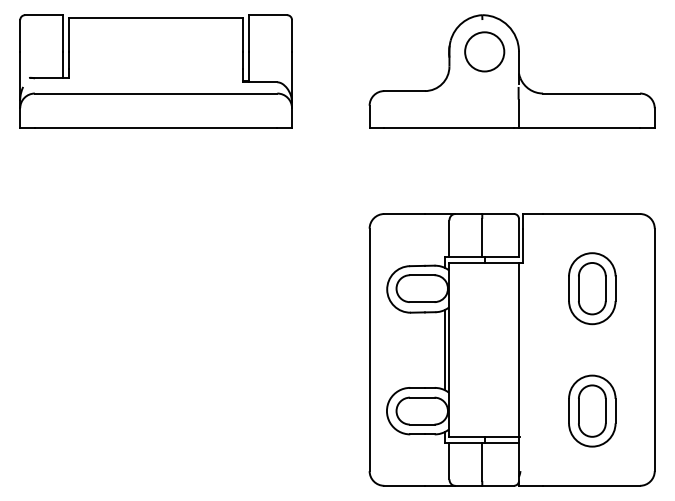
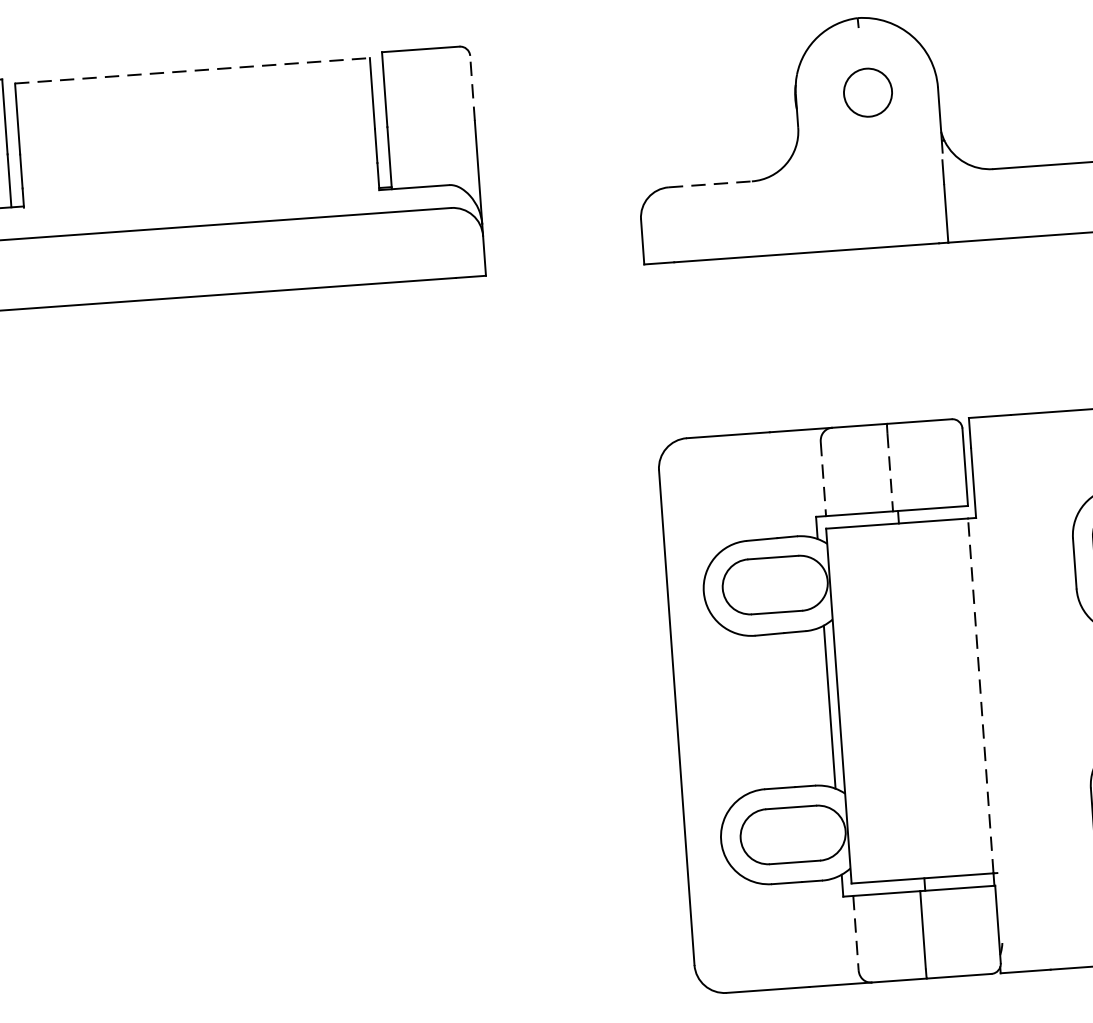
line: (156, 17) -> (193, 70), solid -> dashed
line: (292, 35) -> (473, 87), solid -> dashed
circle: (484, 51) -> (867, 91), size x0.6
line: (405, 91) -> (712, 185), solid -> dashed
line: (482, 237) -> (890, 471), solid -> dashed
line: (449, 239) -> (823, 480), solid -> dashed
line: (518, 349) -> (980, 695), solid -> dashed
line: (449, 461) -> (856, 933), solid -> dashed

